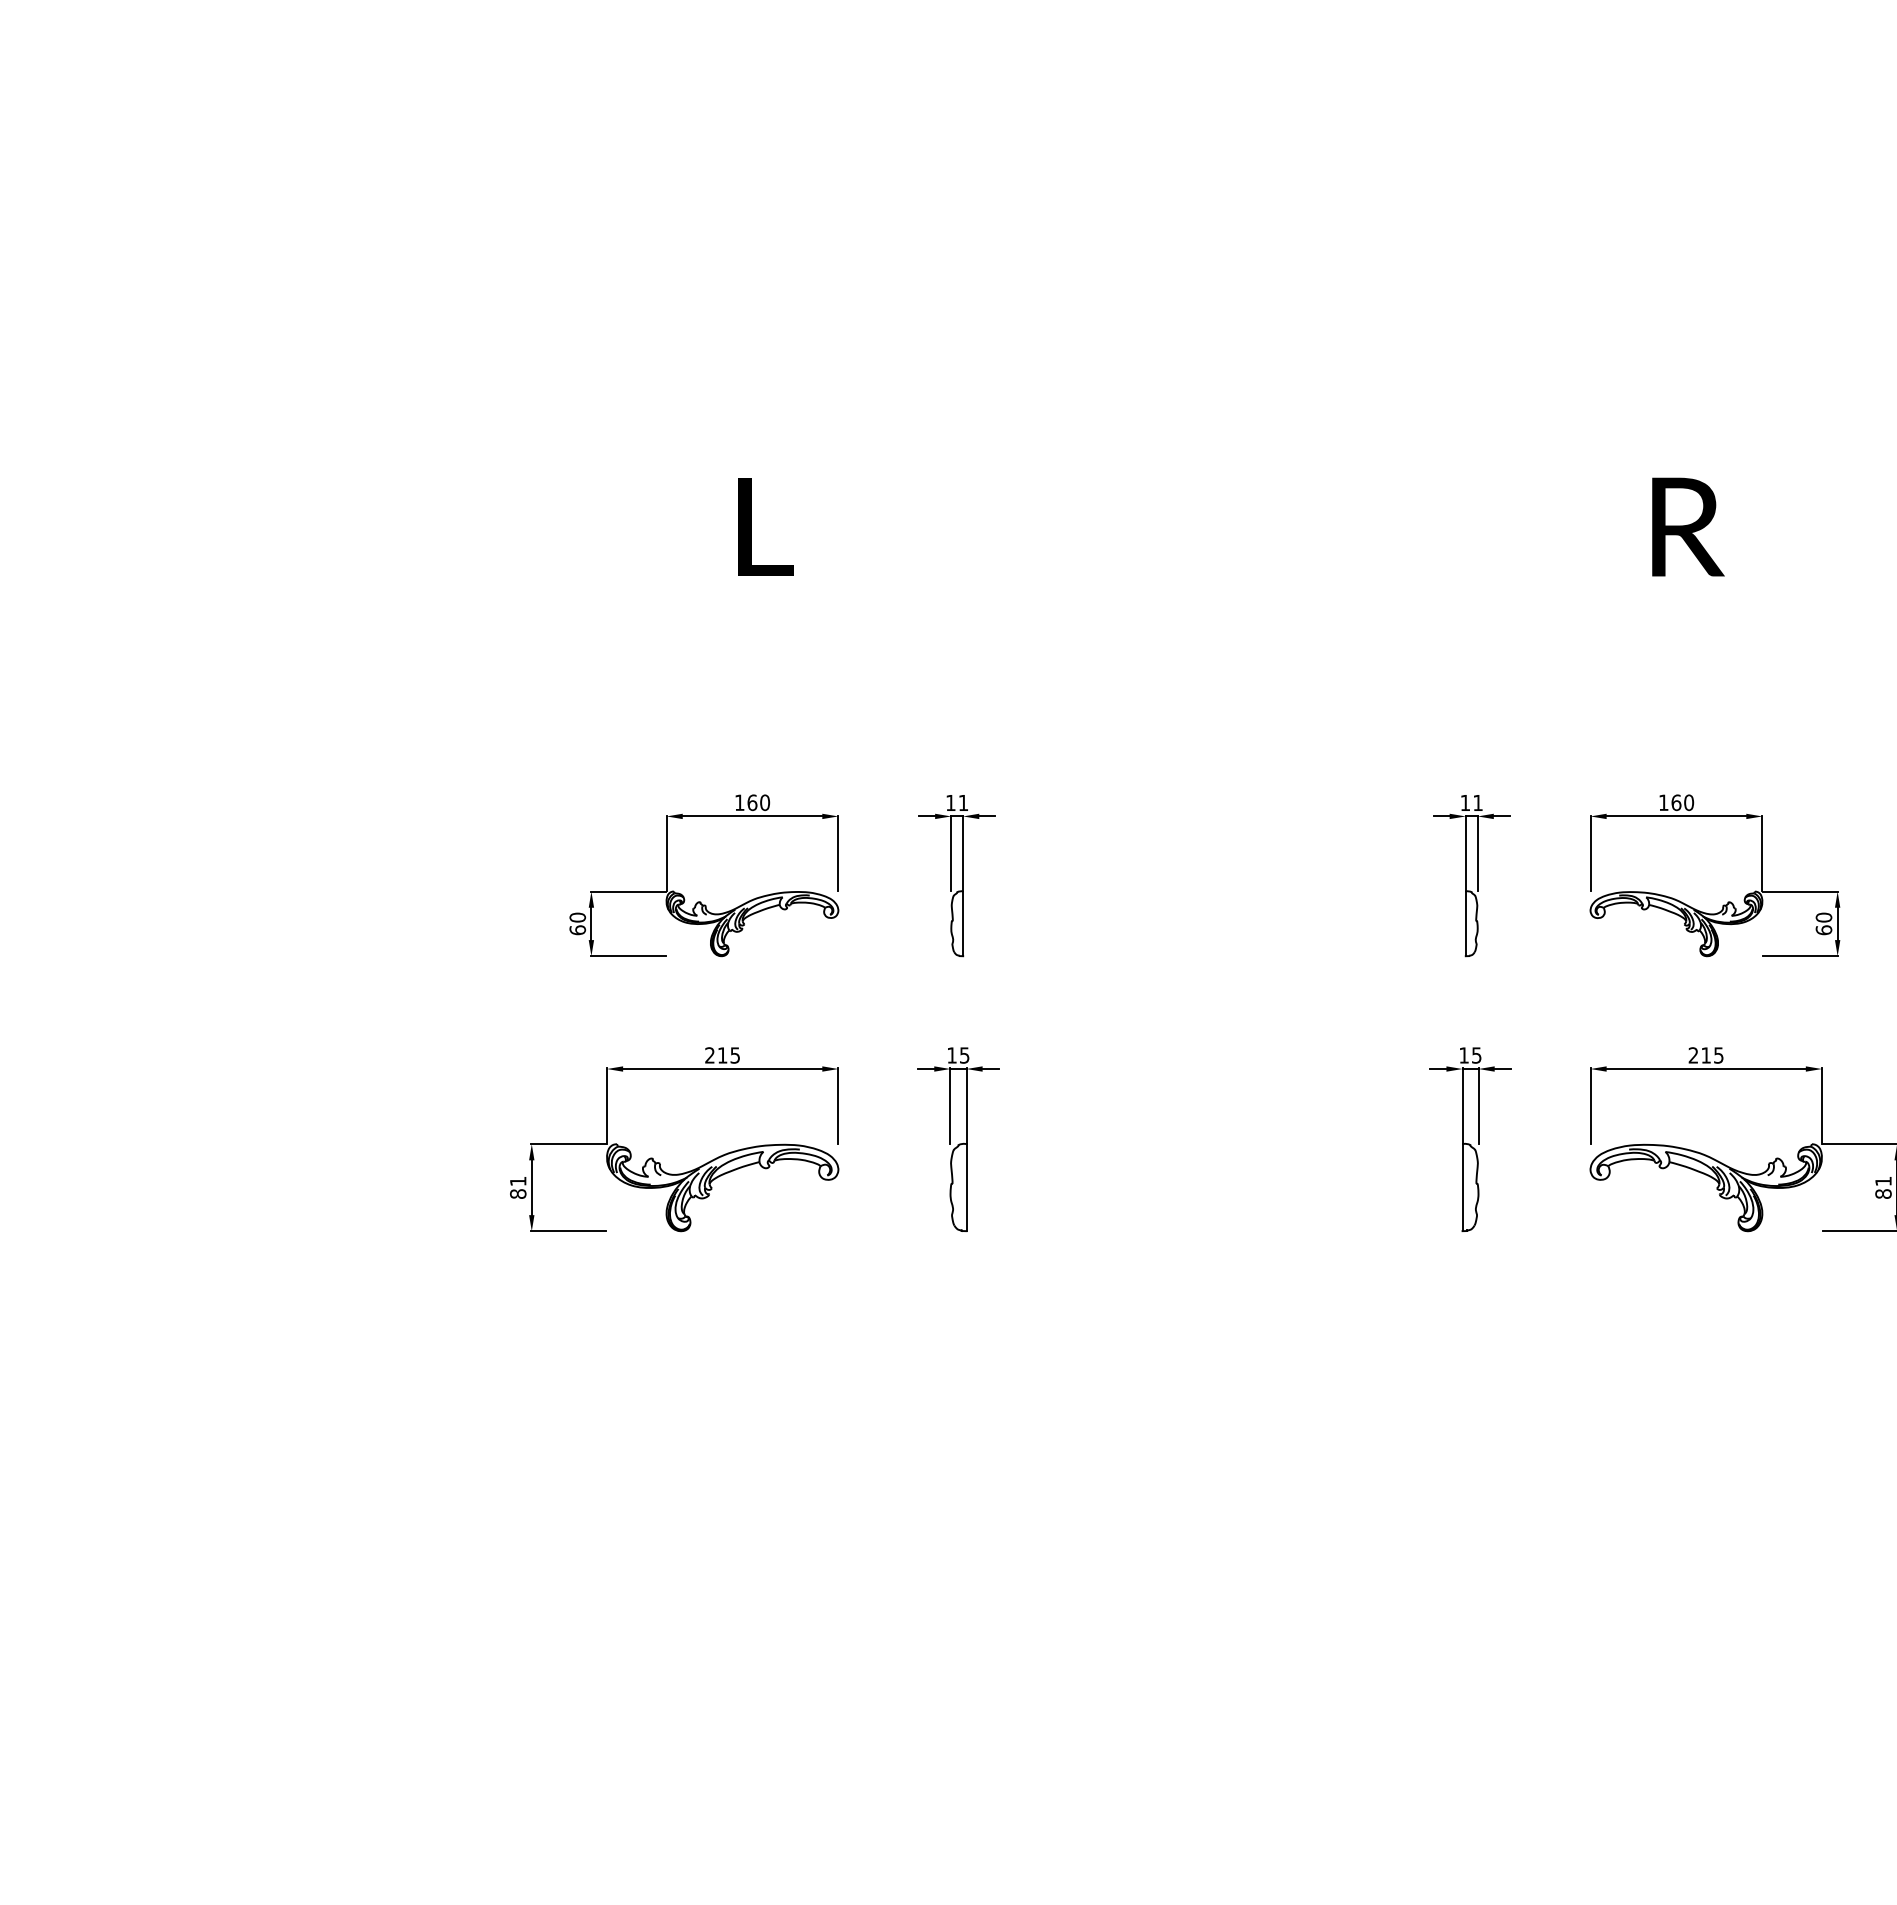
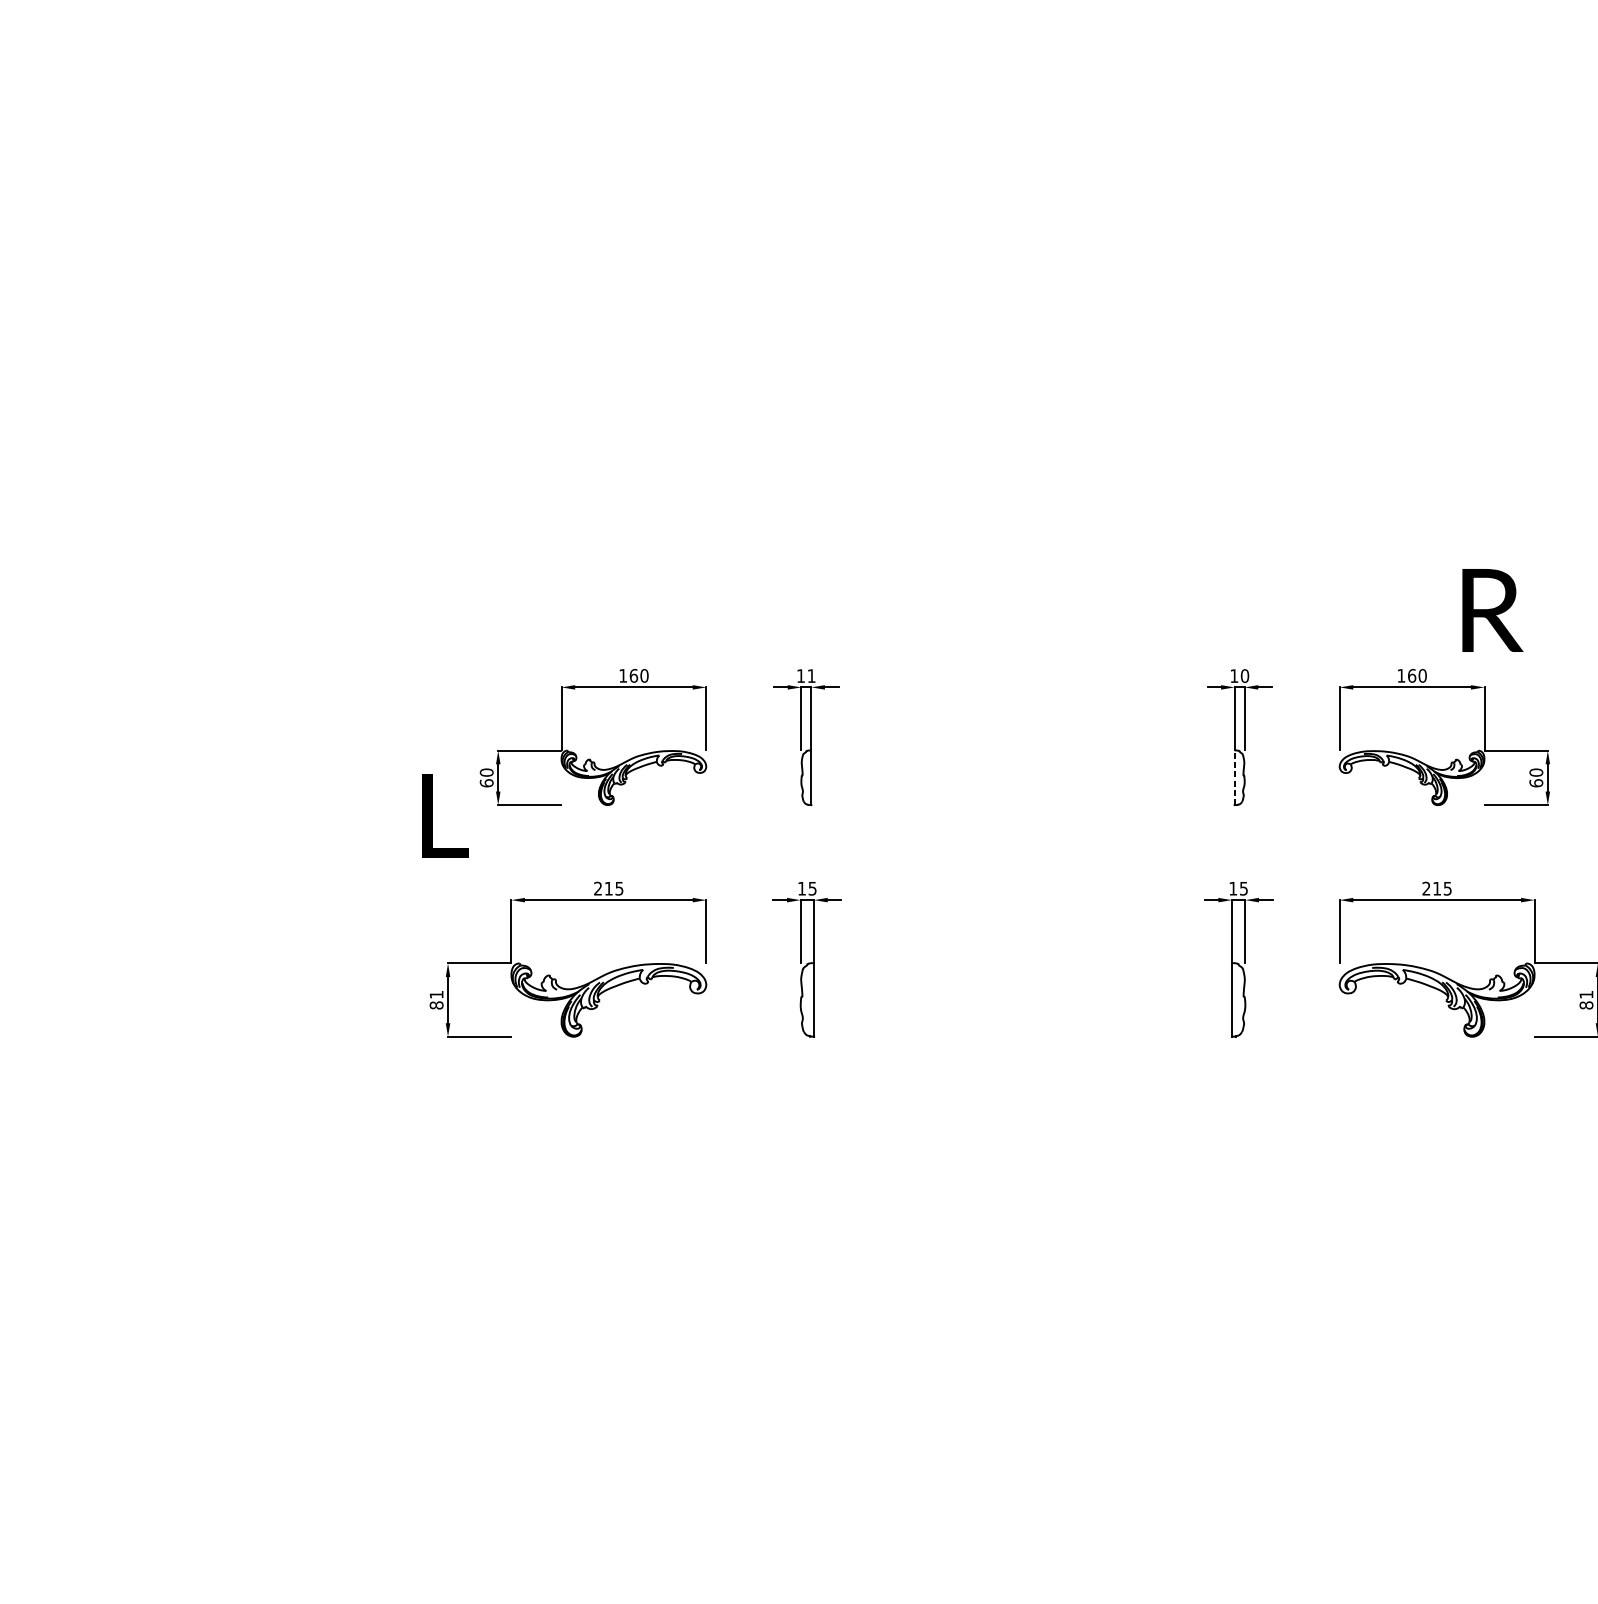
text: (765, 526) -> (444, 815), moved
text: (1688, 526) -> (1492, 609), moved
text: (1478, 802) -> (1245, 675), 11 -> 10
line: (1465, 923) -> (1234, 777), solid -> dashed

